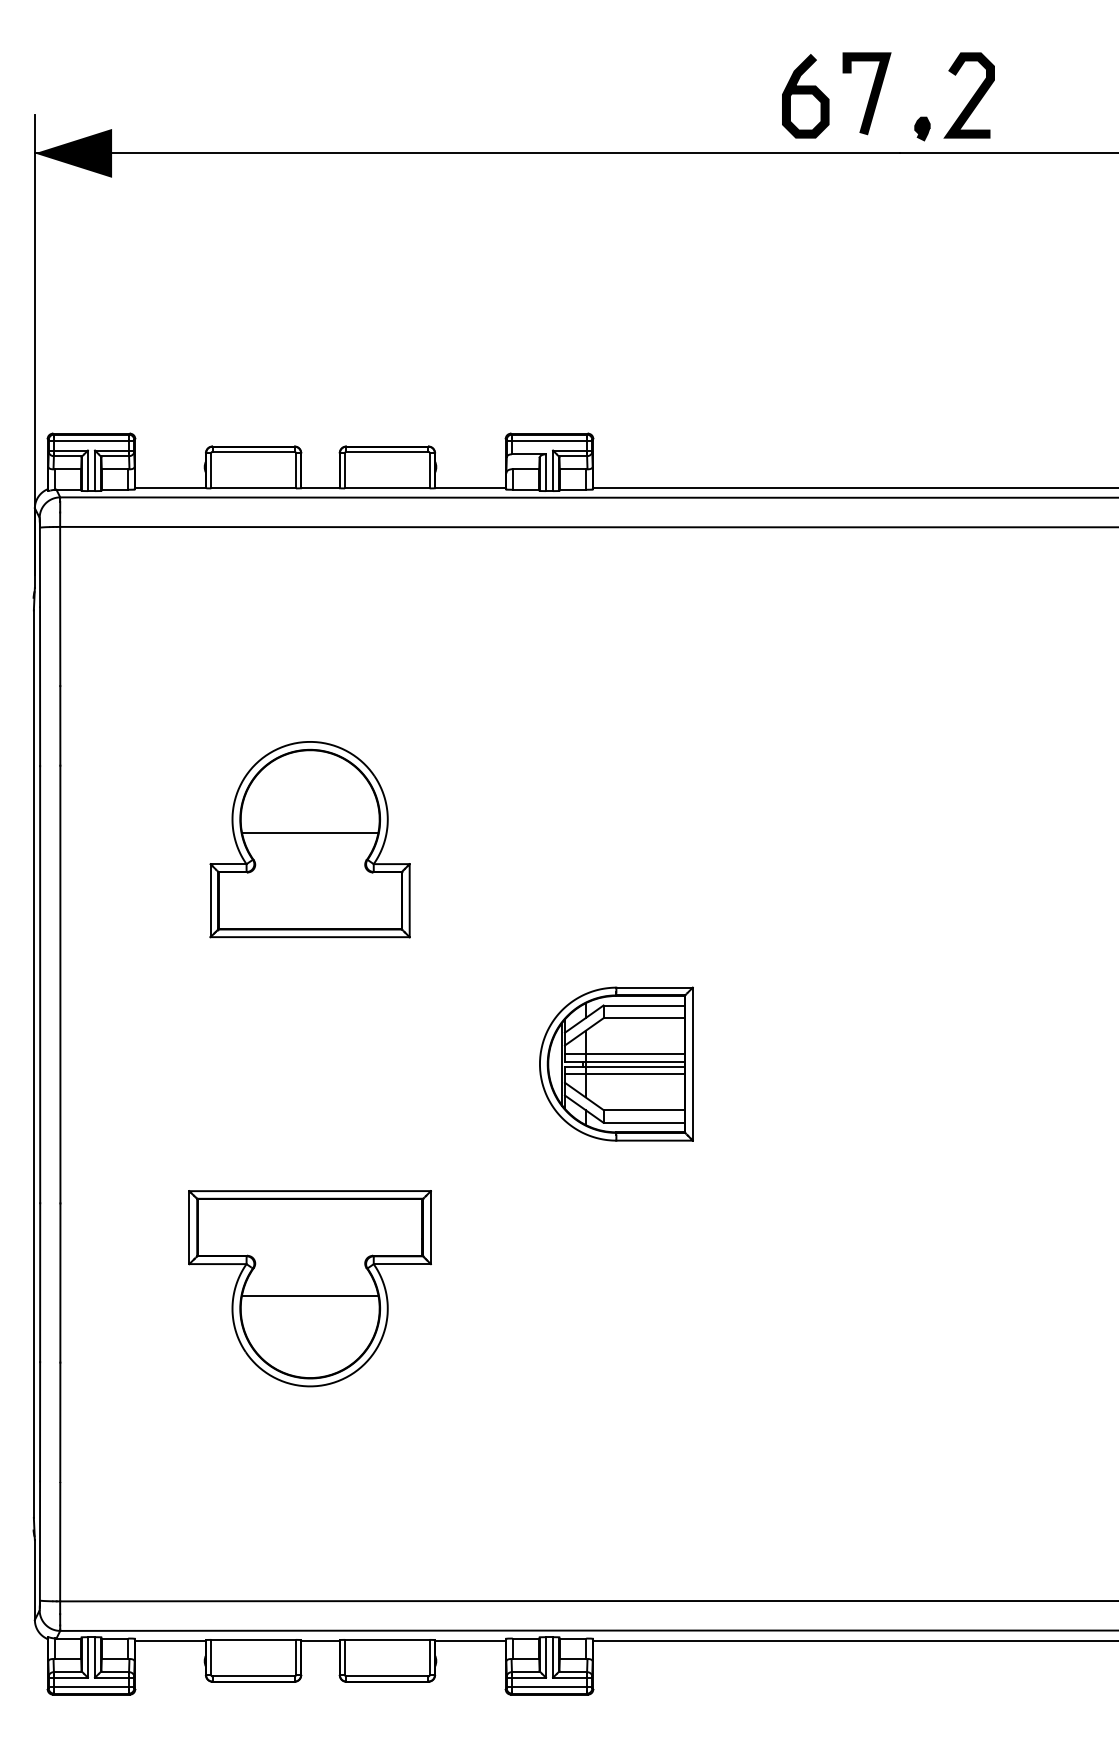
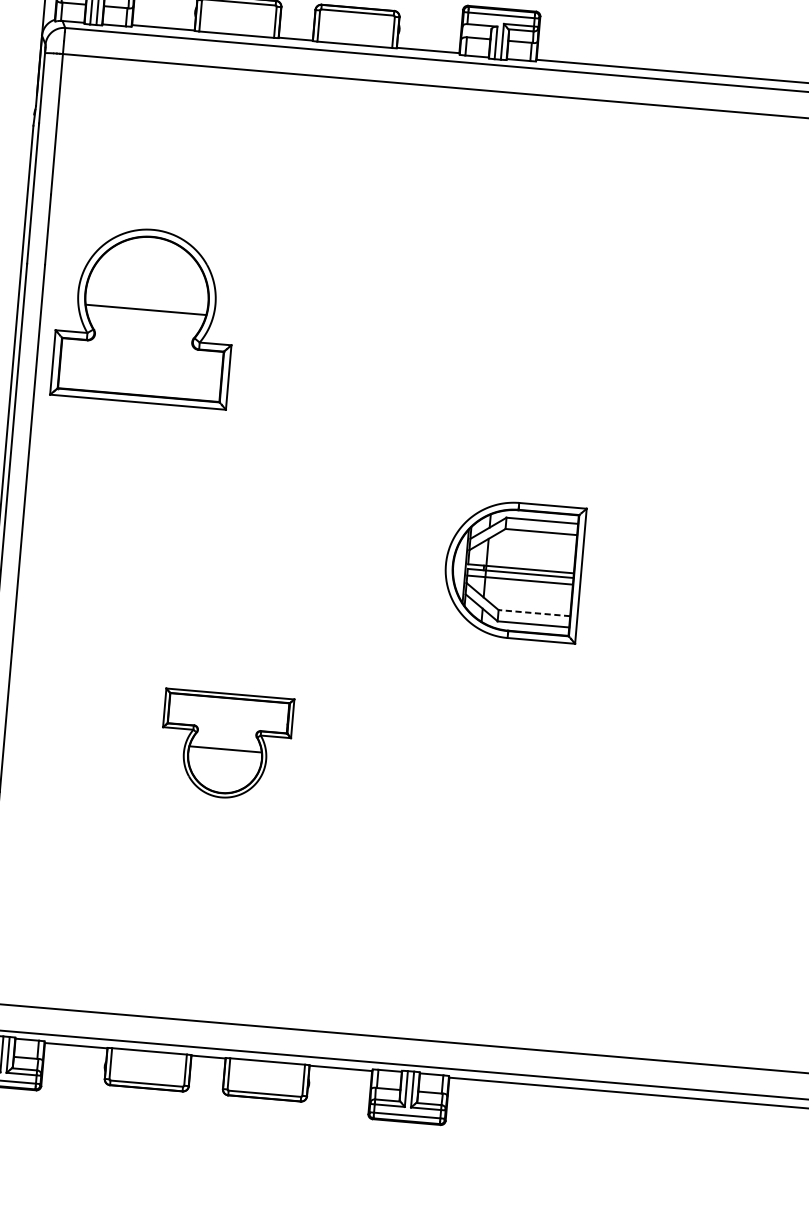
part: (309, 839) -> (144, 315), moved
line: (624, 1054) -> (521, 562), removed
line: (644, 1110) -> (534, 613), solid -> dashed
part: (309, 1288) -> (225, 745), size x0.6

